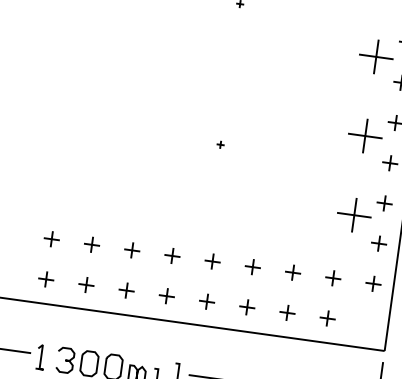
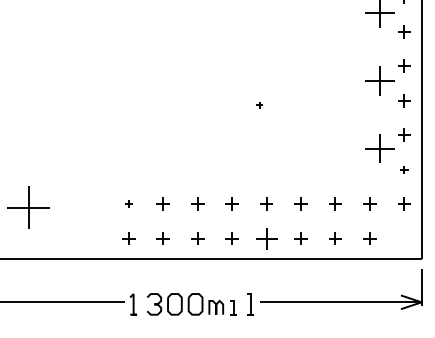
part: (51, 238) -> (128, 203), size x0.6
part: (379, 243) -> (404, 169), size x0.6
part: (207, 301) -> (266, 238), size x1.6

